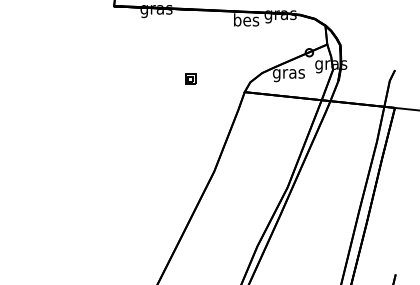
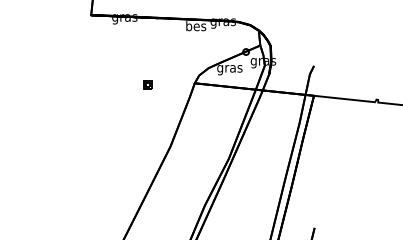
part: (190, 78) -> (147, 84), moved

